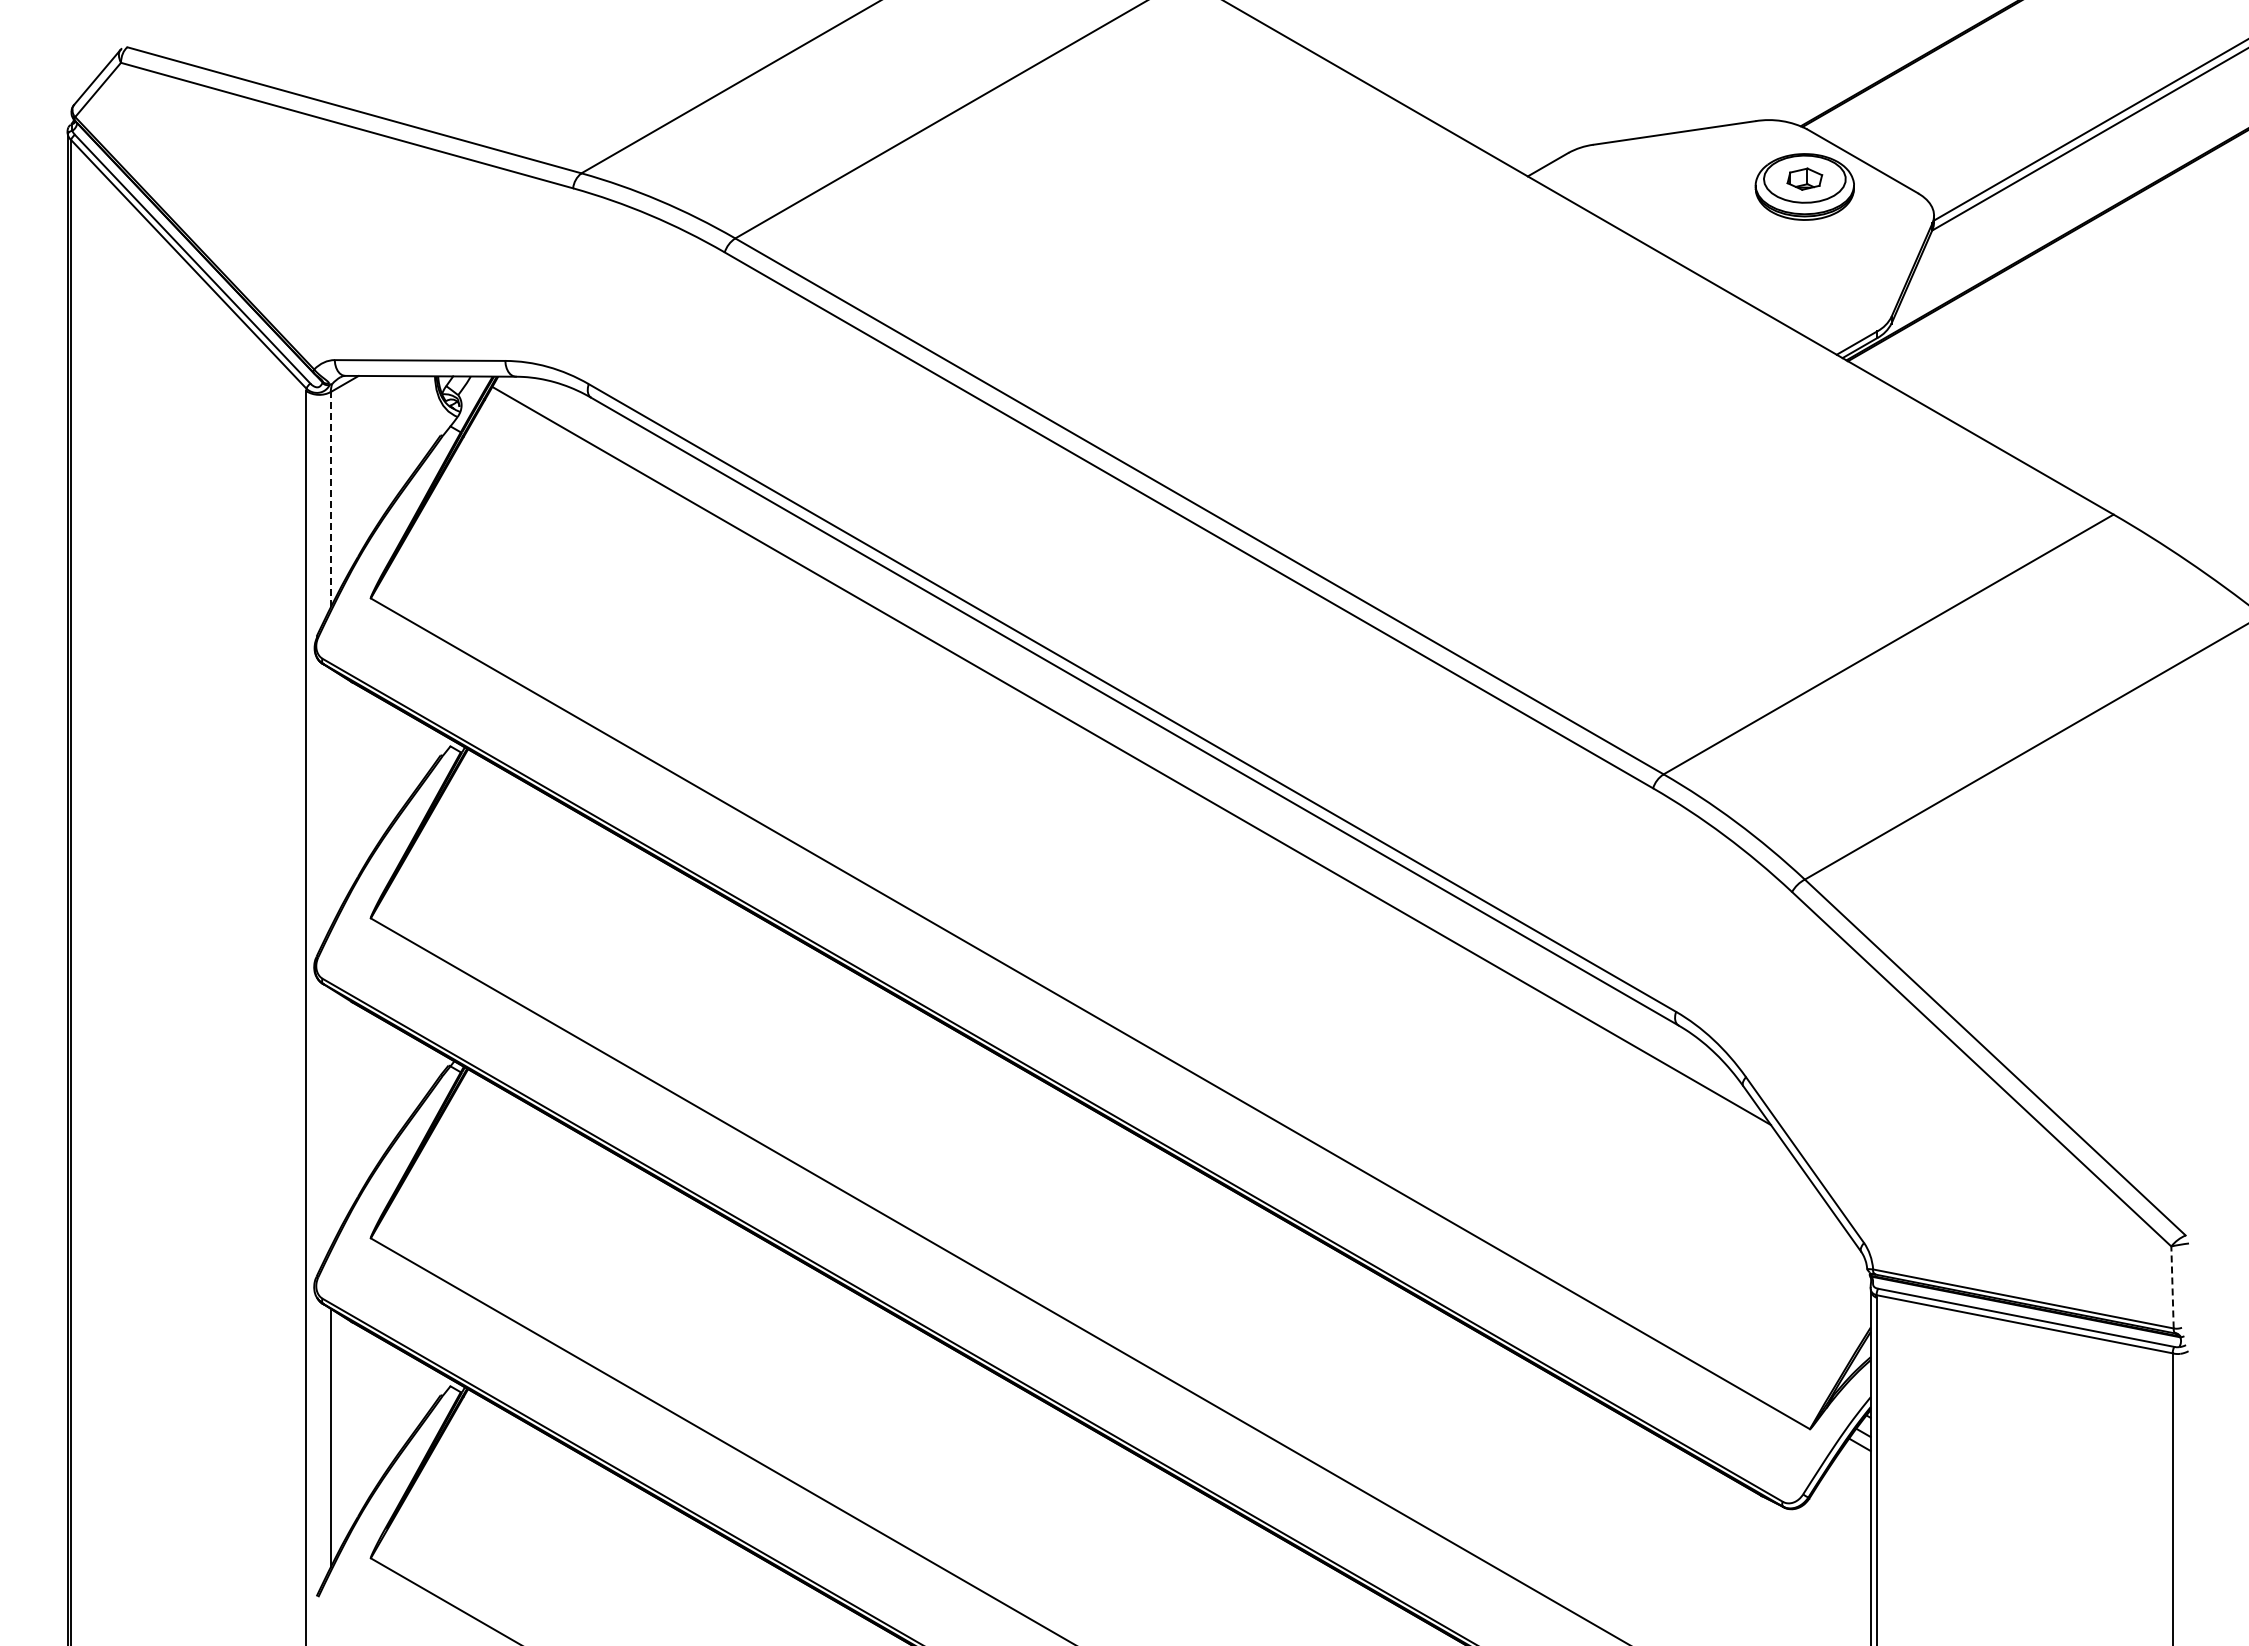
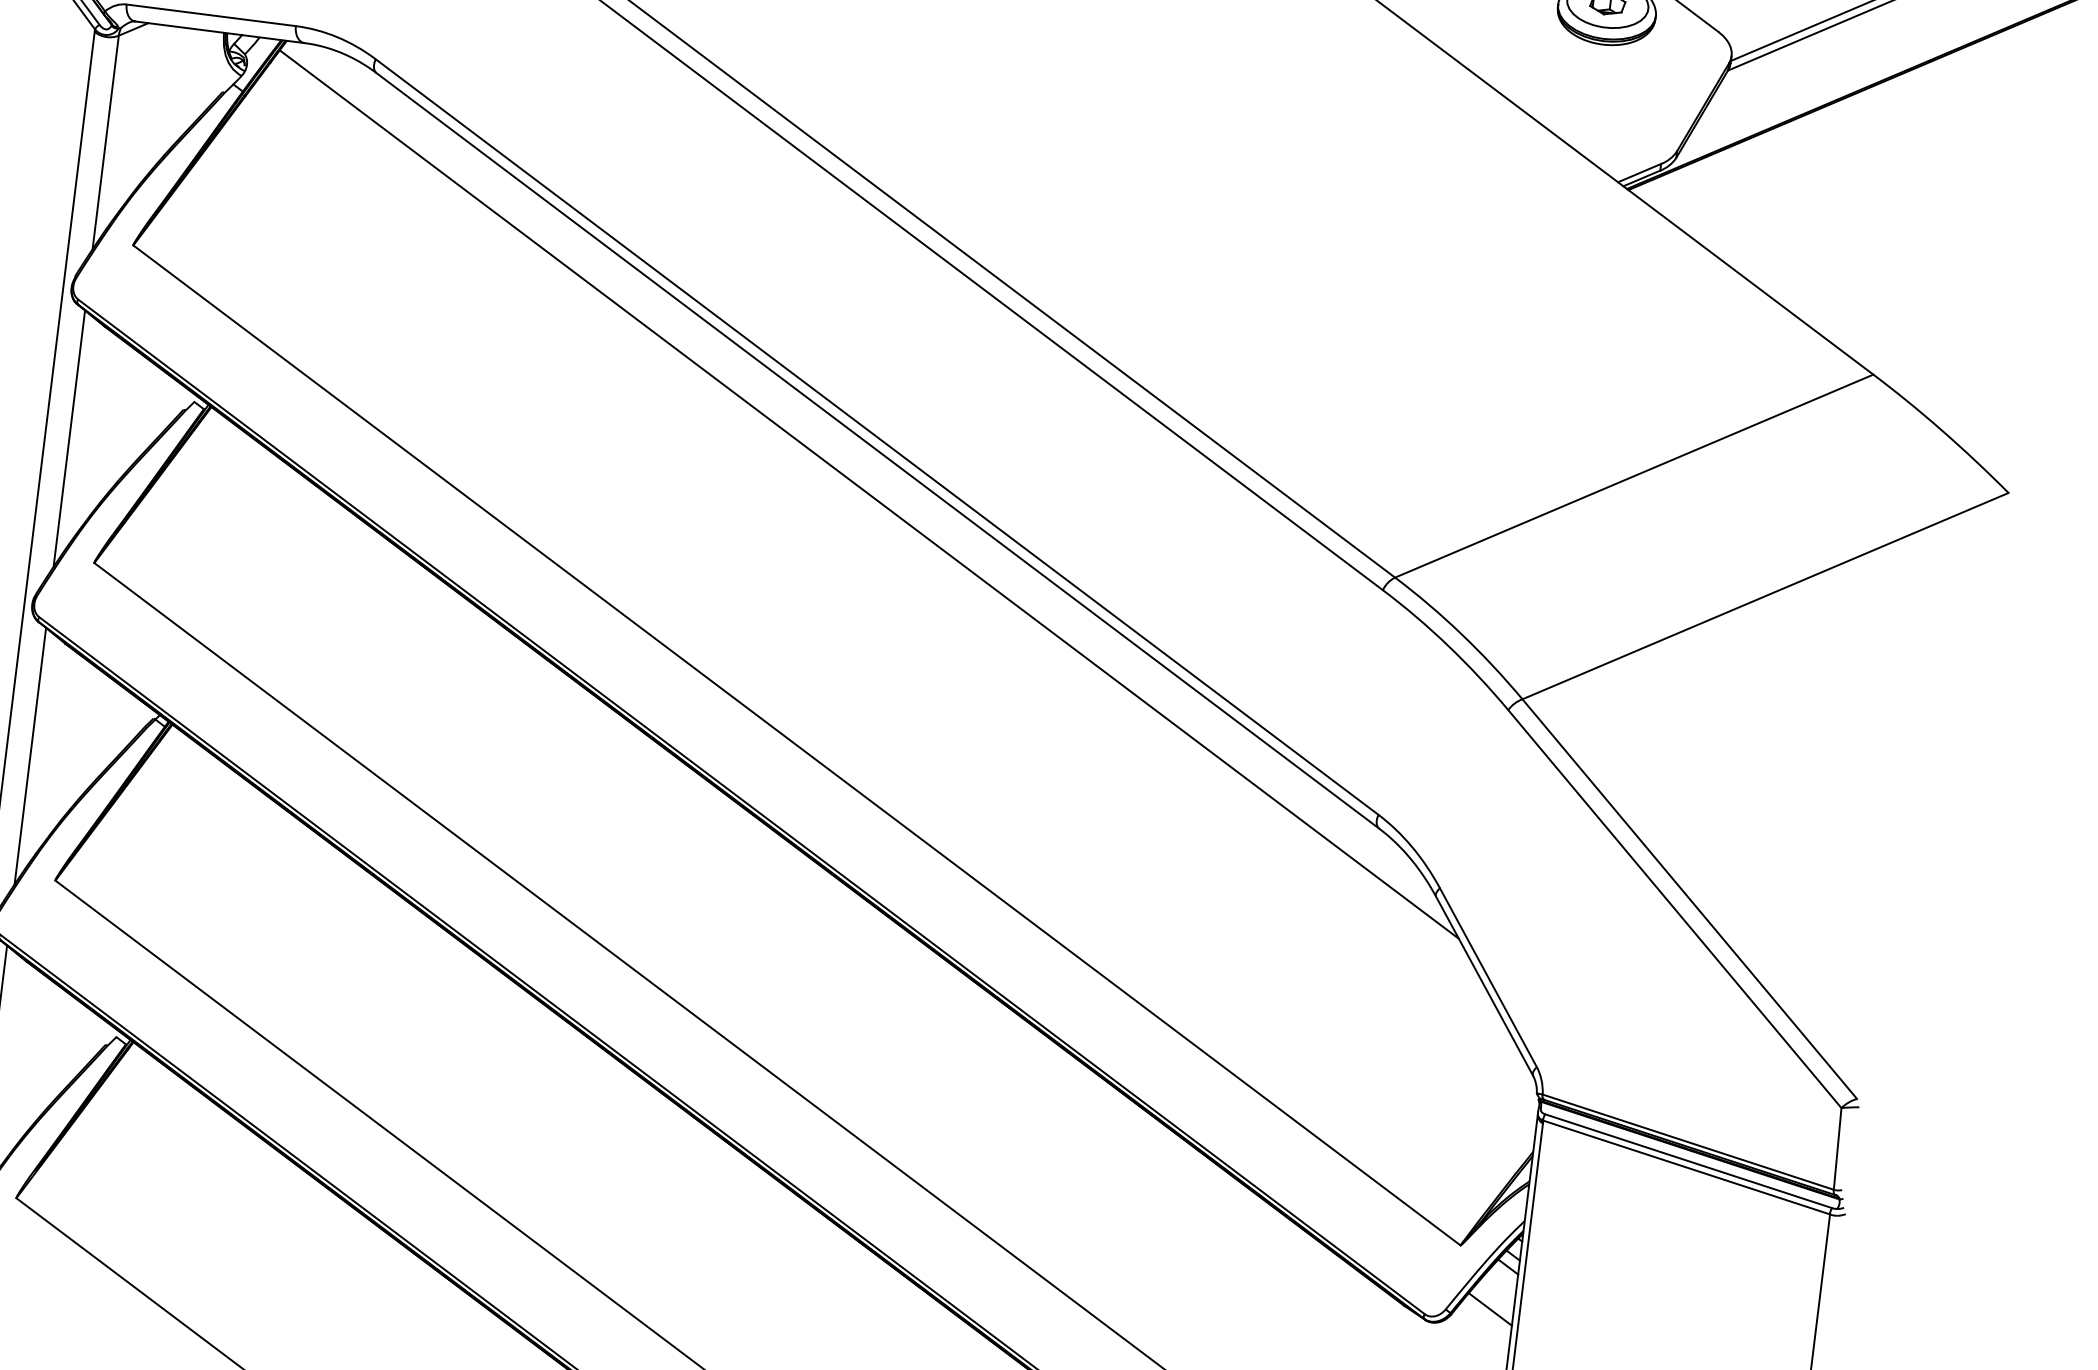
line: (330, 499) -> (105, 142), dashed -> solid
line: (330, 797) -> (69, 438), added
line: (330, 1117) -> (30, 755), added
line: (2172, 1286) -> (1837, 1147), dashed -> solid
line: (1847, 1488) -> (1490, 1308), added

